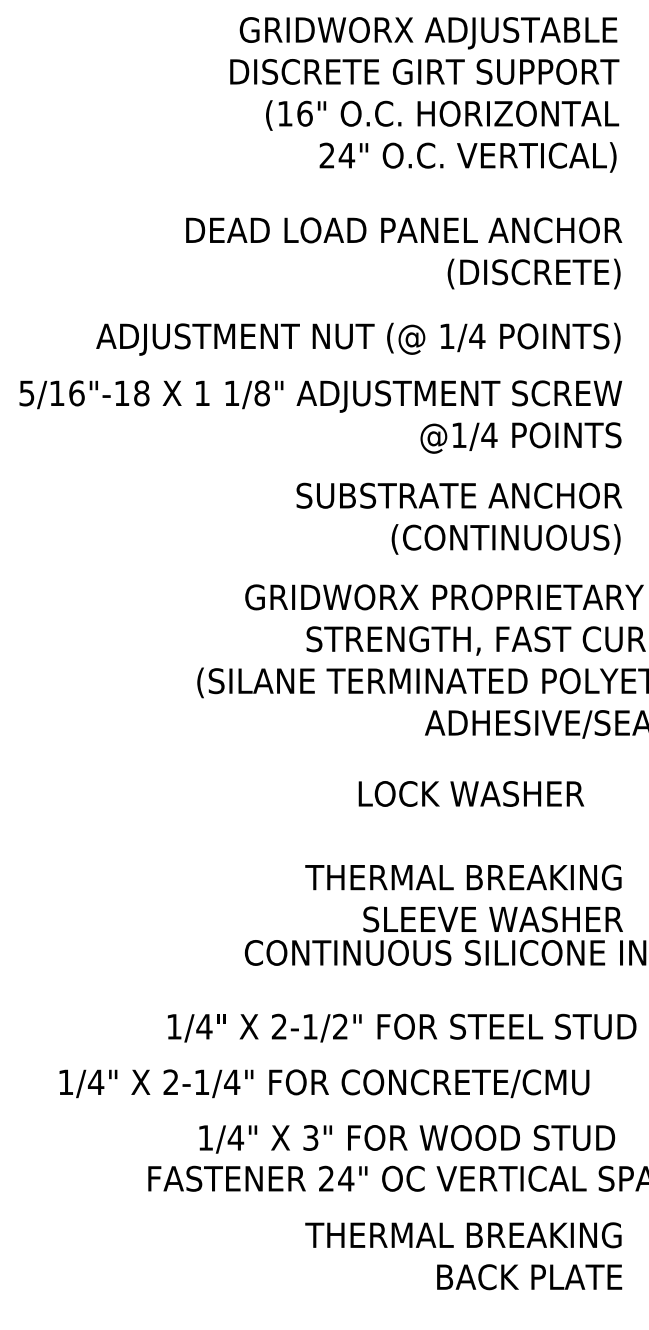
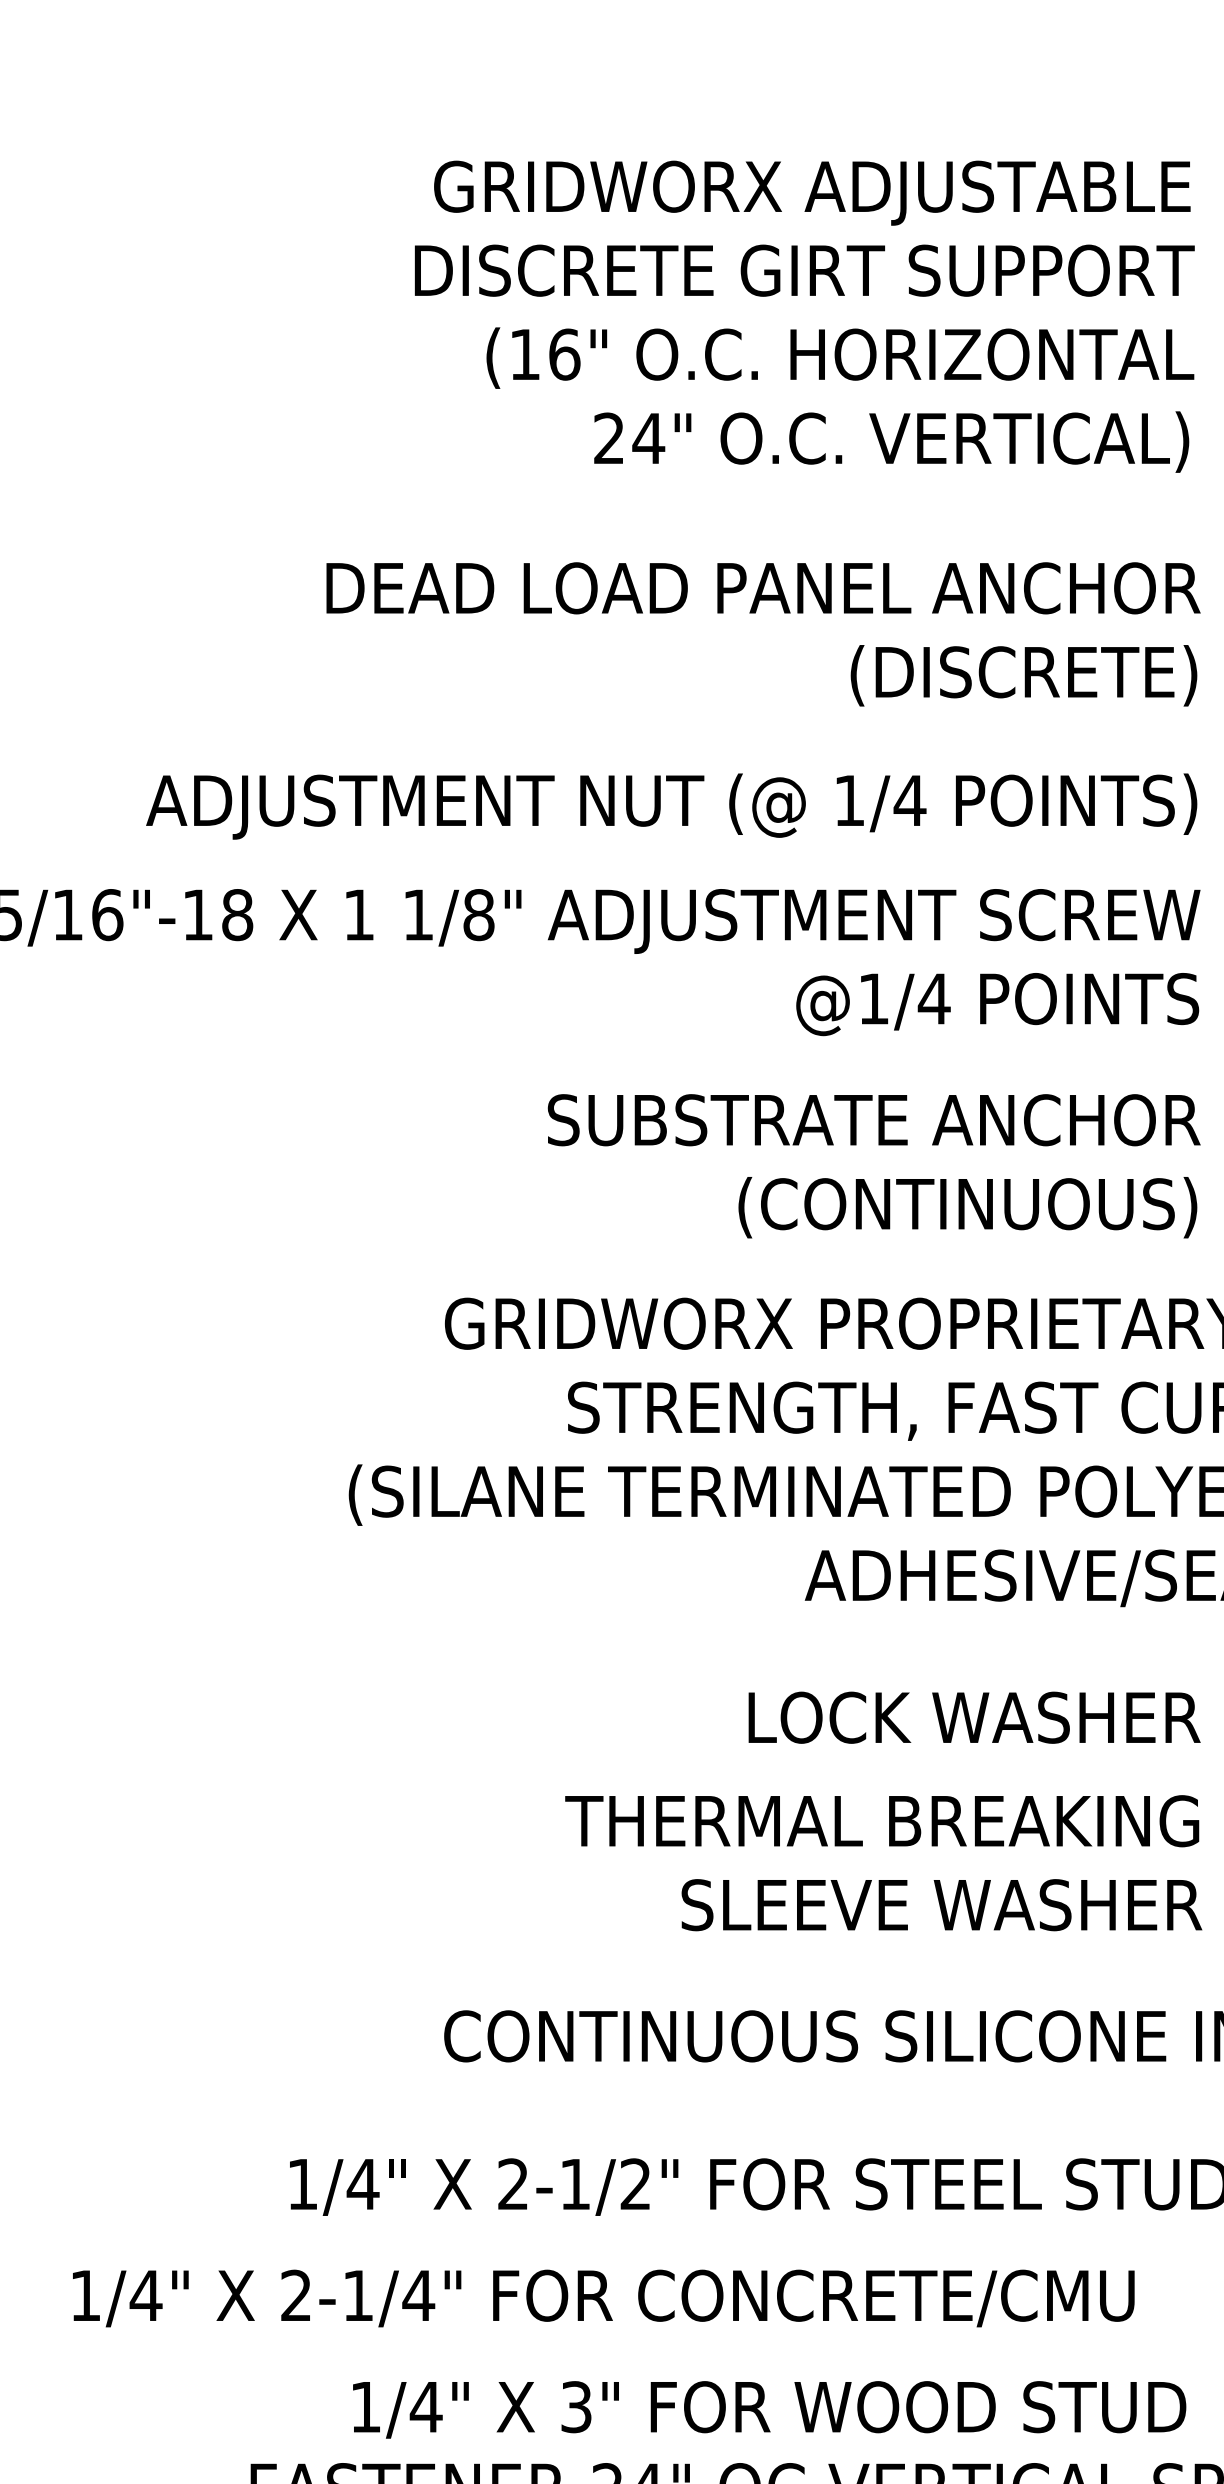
text: (471, 793) -> (974, 1716), moved
text: (463, 898) -> (882, 1863), moved

